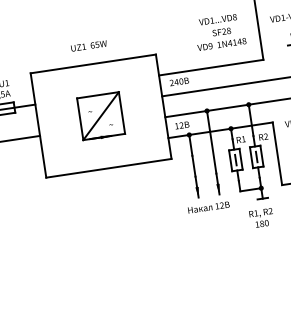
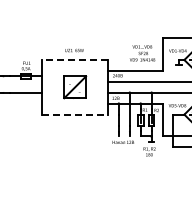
line: (94, 64) -> (75, 60), solid -> dashed
line: (109, 167) -> (75, 114), solid -> dashed

